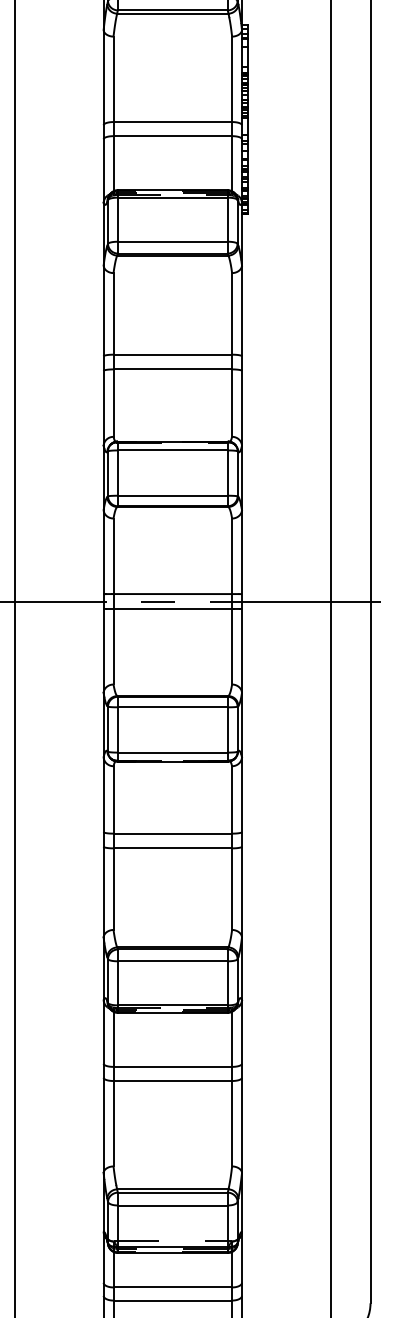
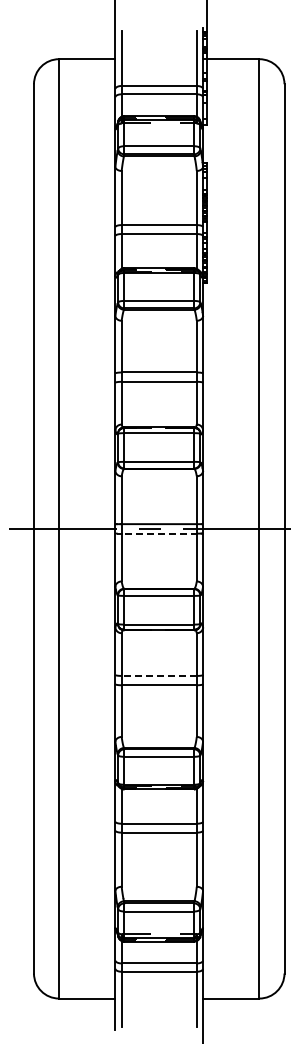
line: (173, 608) -> (159, 533), solid -> dashed
line: (173, 832) -> (159, 675), solid -> dashed

